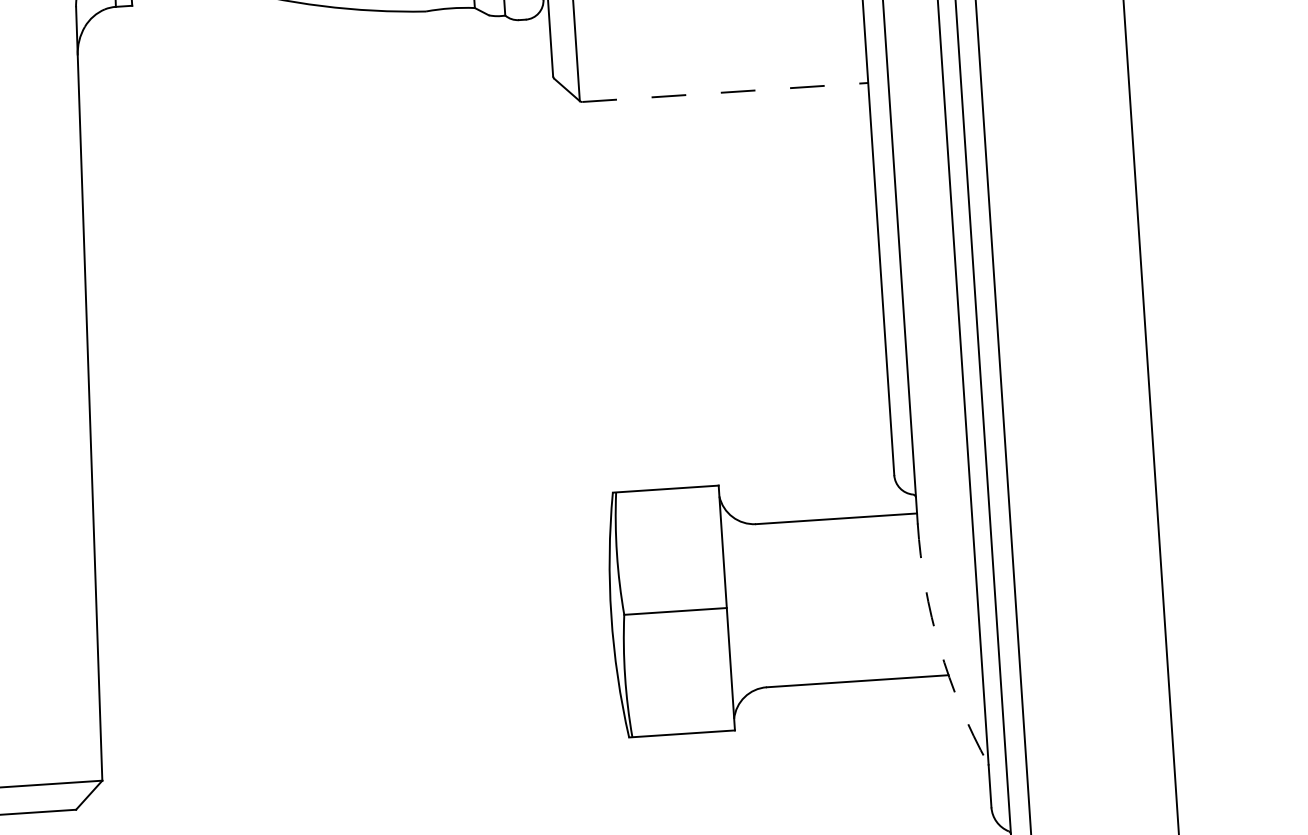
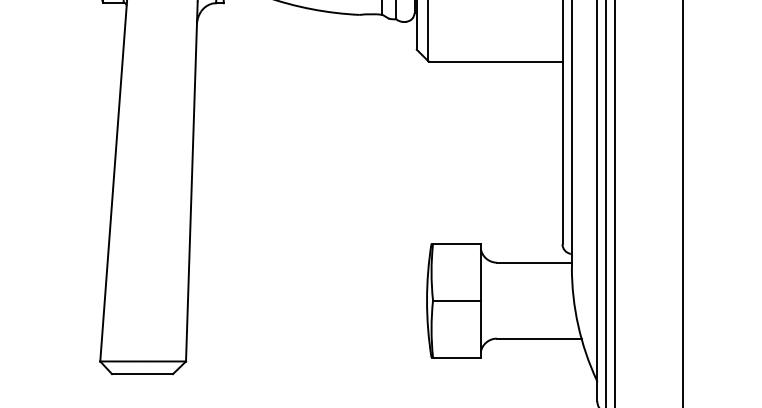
line: (724, 92) -> (495, 61), dashed -> solid
arc: (940, 647) -> (578, 325), dashed -> solid

